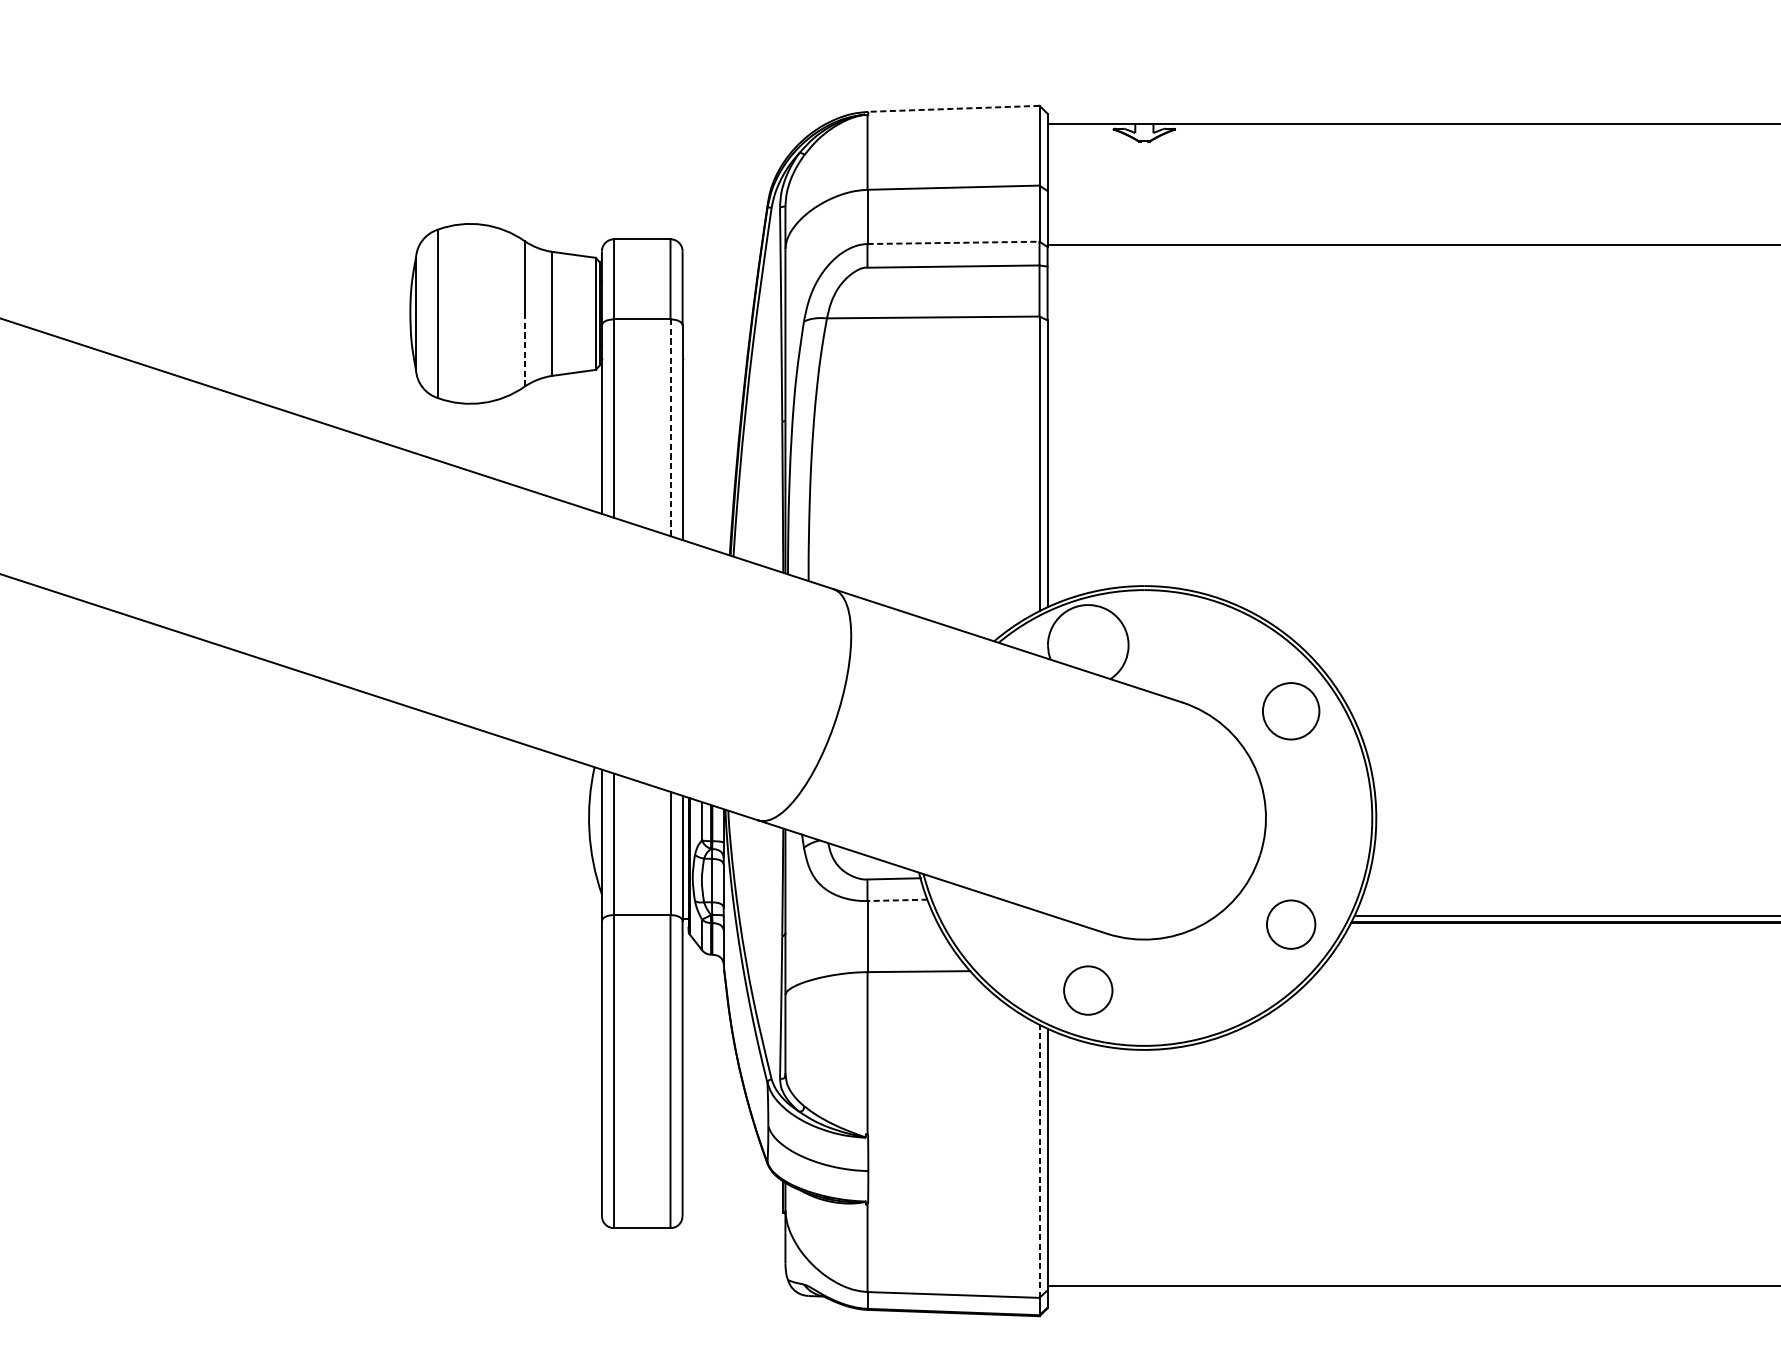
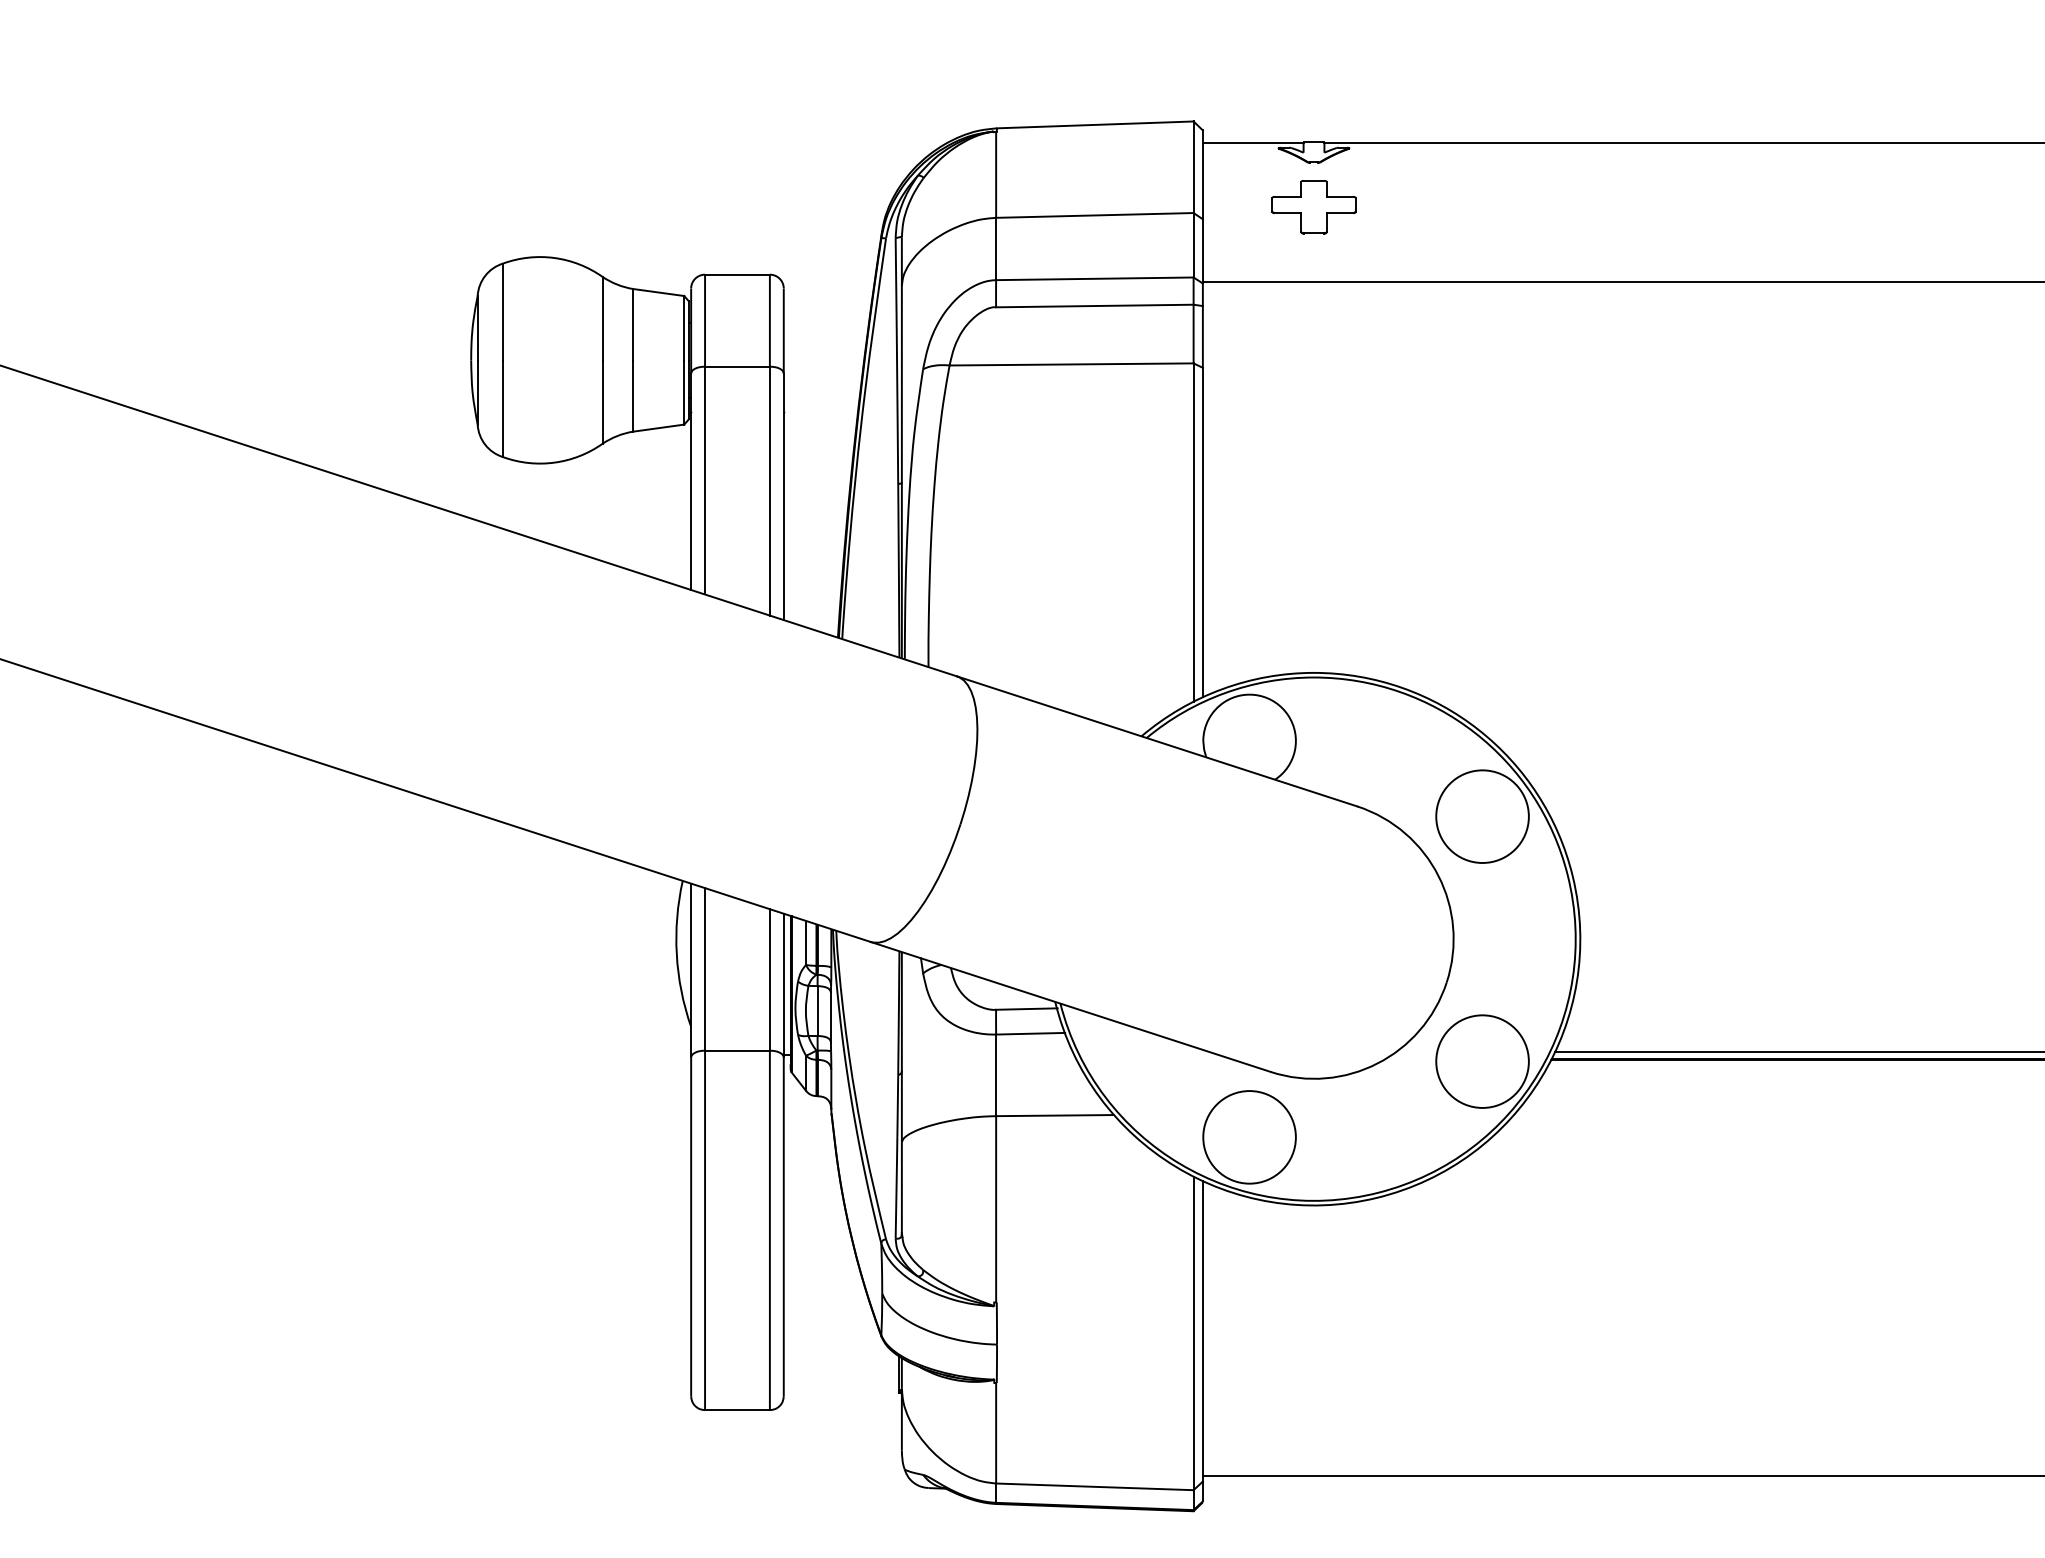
line: (953, 108) -> (1094, 124), dashed -> solid
part: (1143, 180) -> (1313, 207), added
line: (953, 242) -> (1094, 278), dashed -> solid
line: (524, 349) -> (602, 401), dashed -> solid
line: (670, 427) -> (769, 490), dashed -> solid
circle: (1291, 711) -> (1482, 816), size x1.43
line: (897, 900) -> (1030, 1033), dashed -> solid
circle: (1291, 924) -> (1482, 1061), size x1.67
circle: (1088, 990) -> (1249, 1137), size x1.67
line: (1039, 1161) -> (1193, 1333), dashed -> solid

